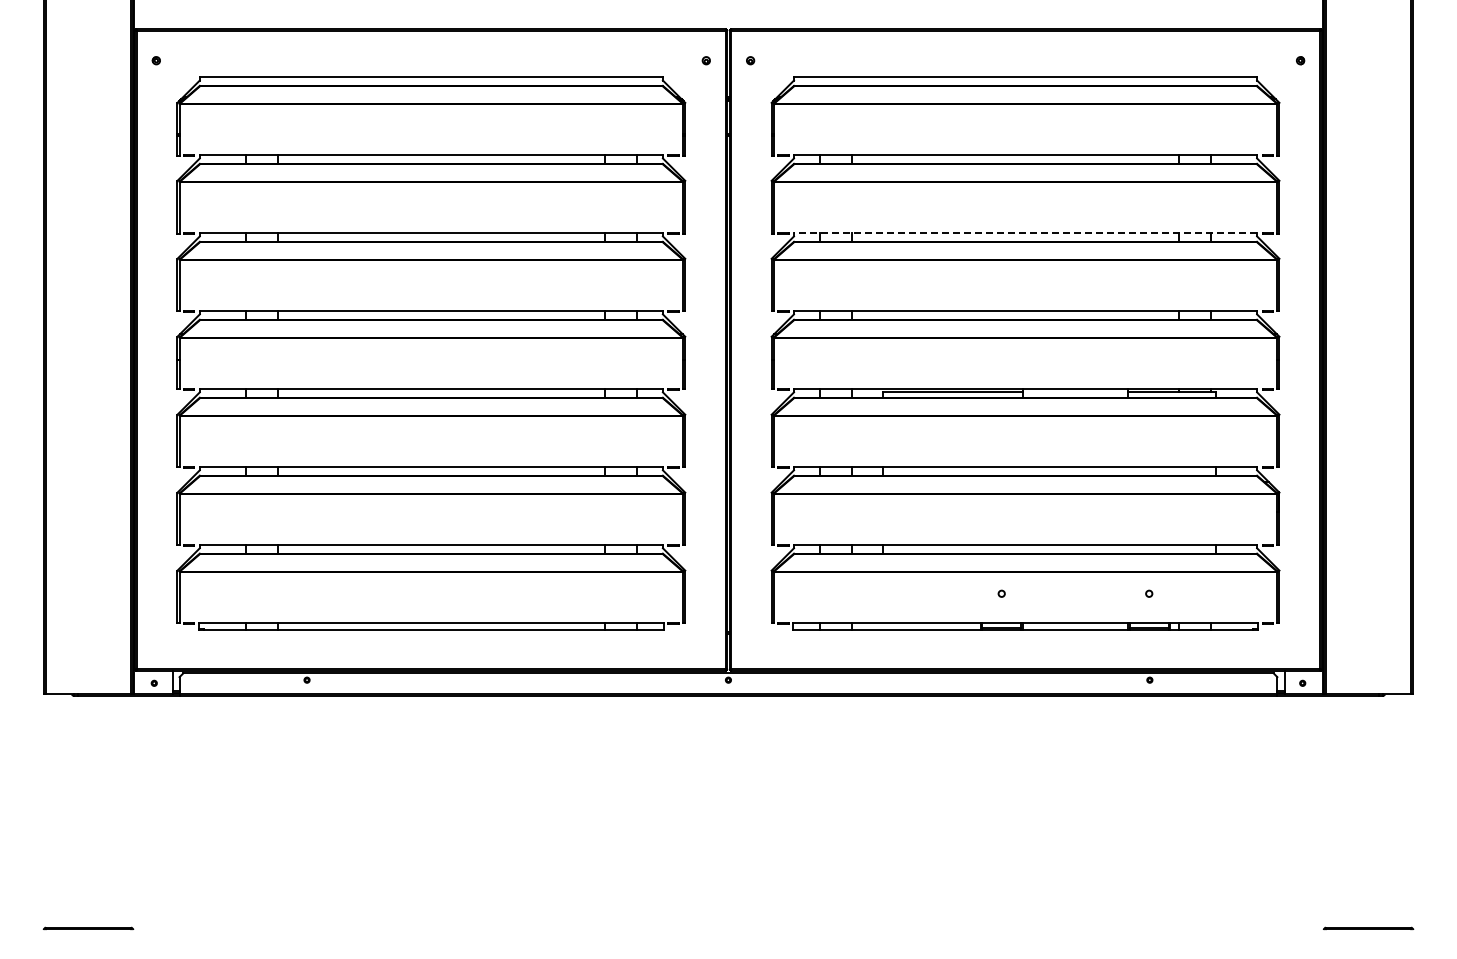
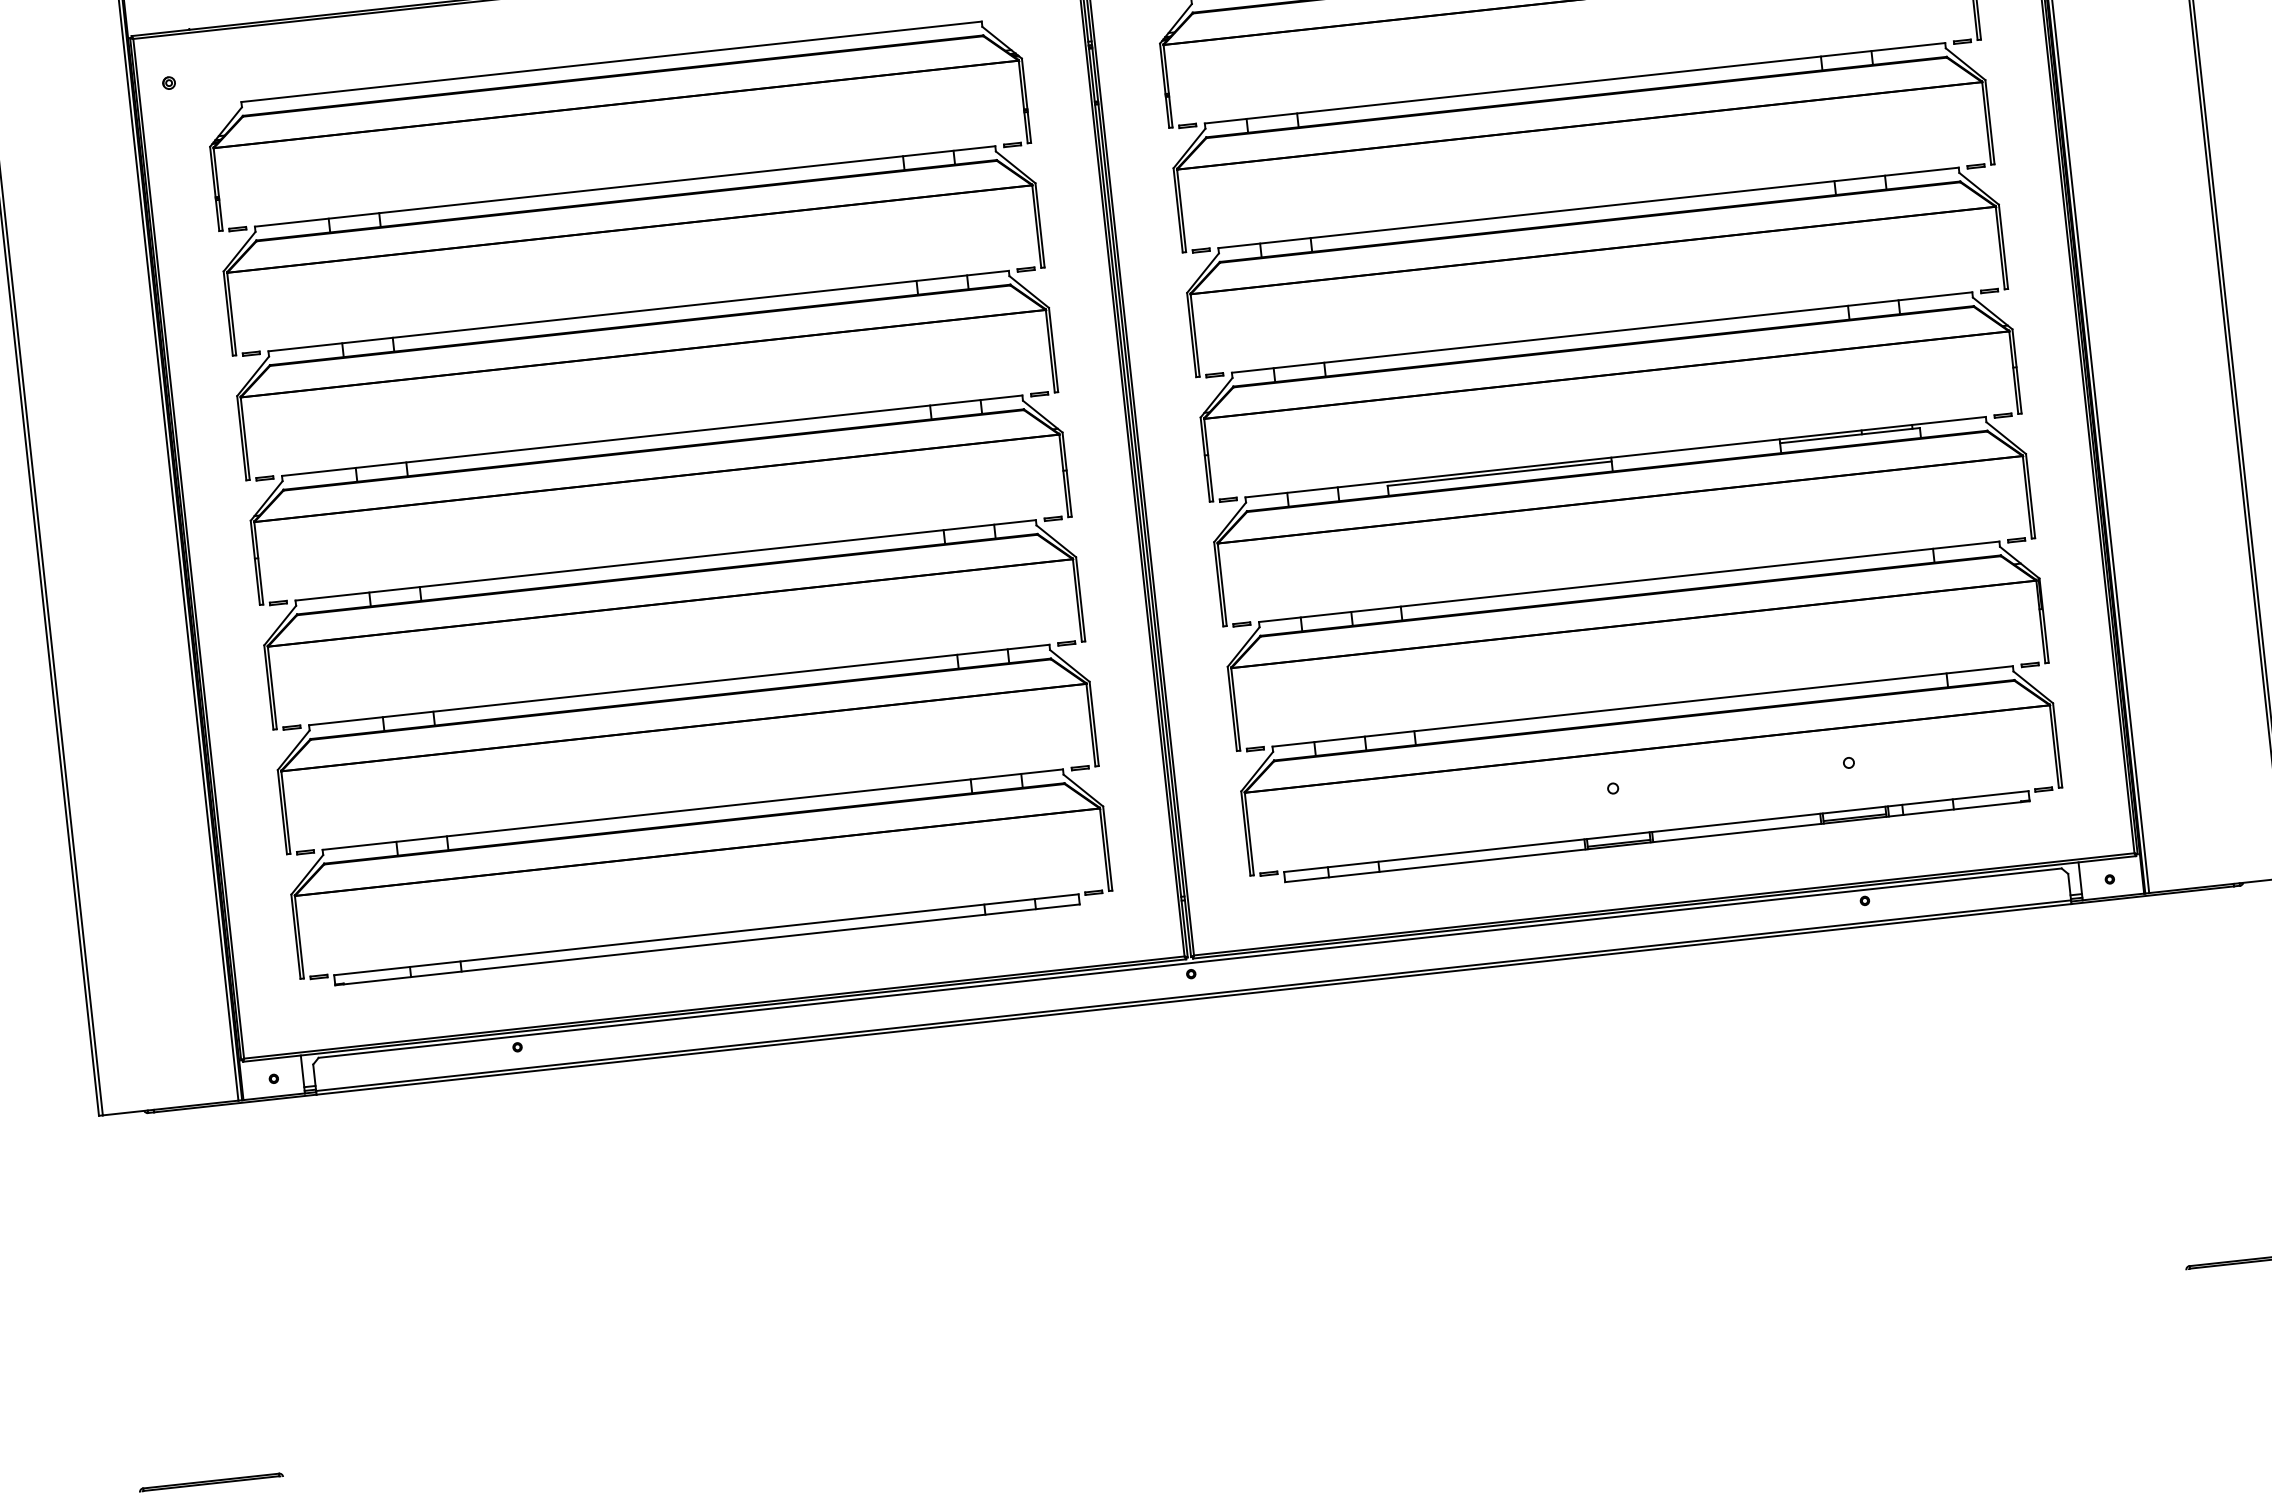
line: (1025, 233) -> (1588, 208), dashed -> solid

